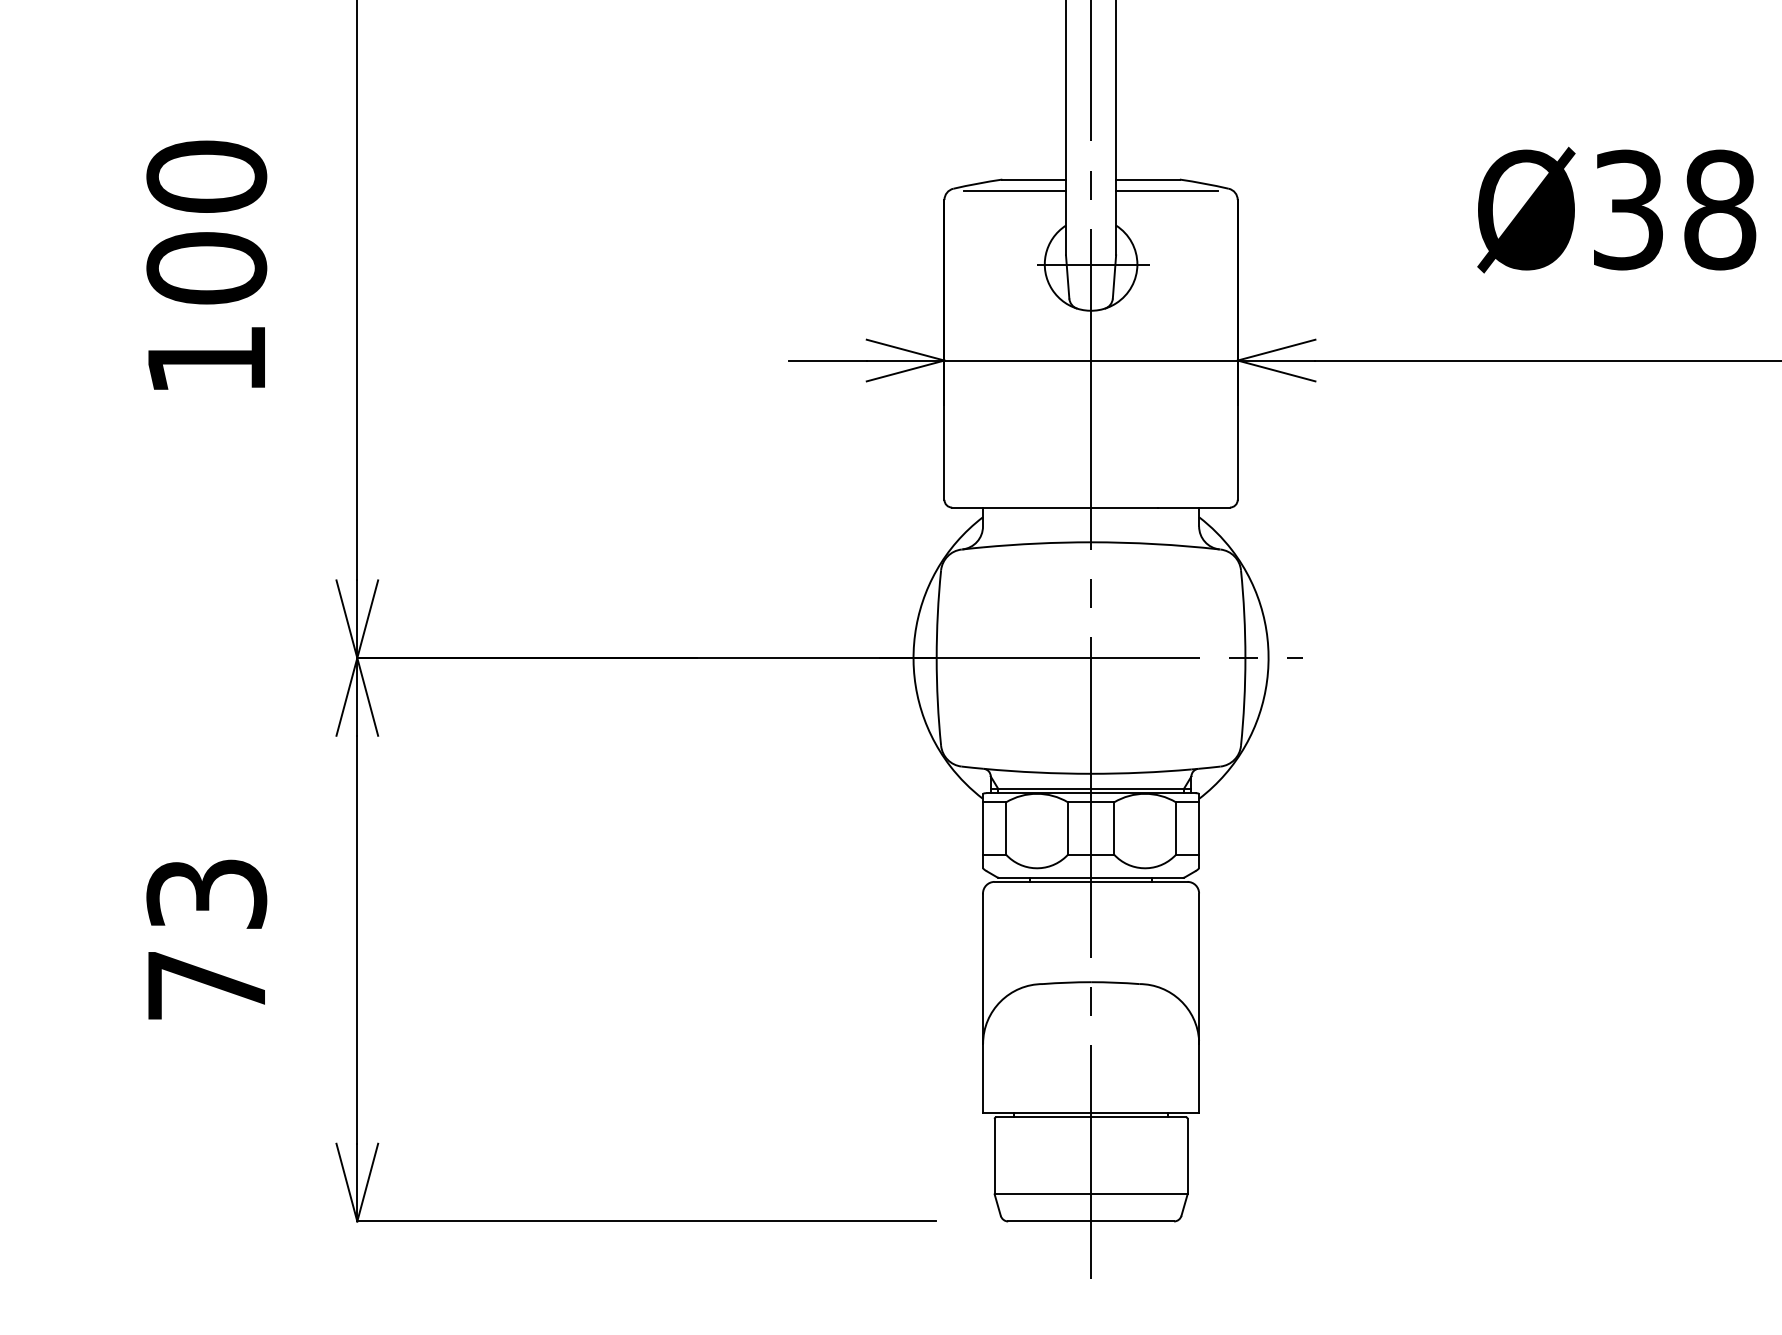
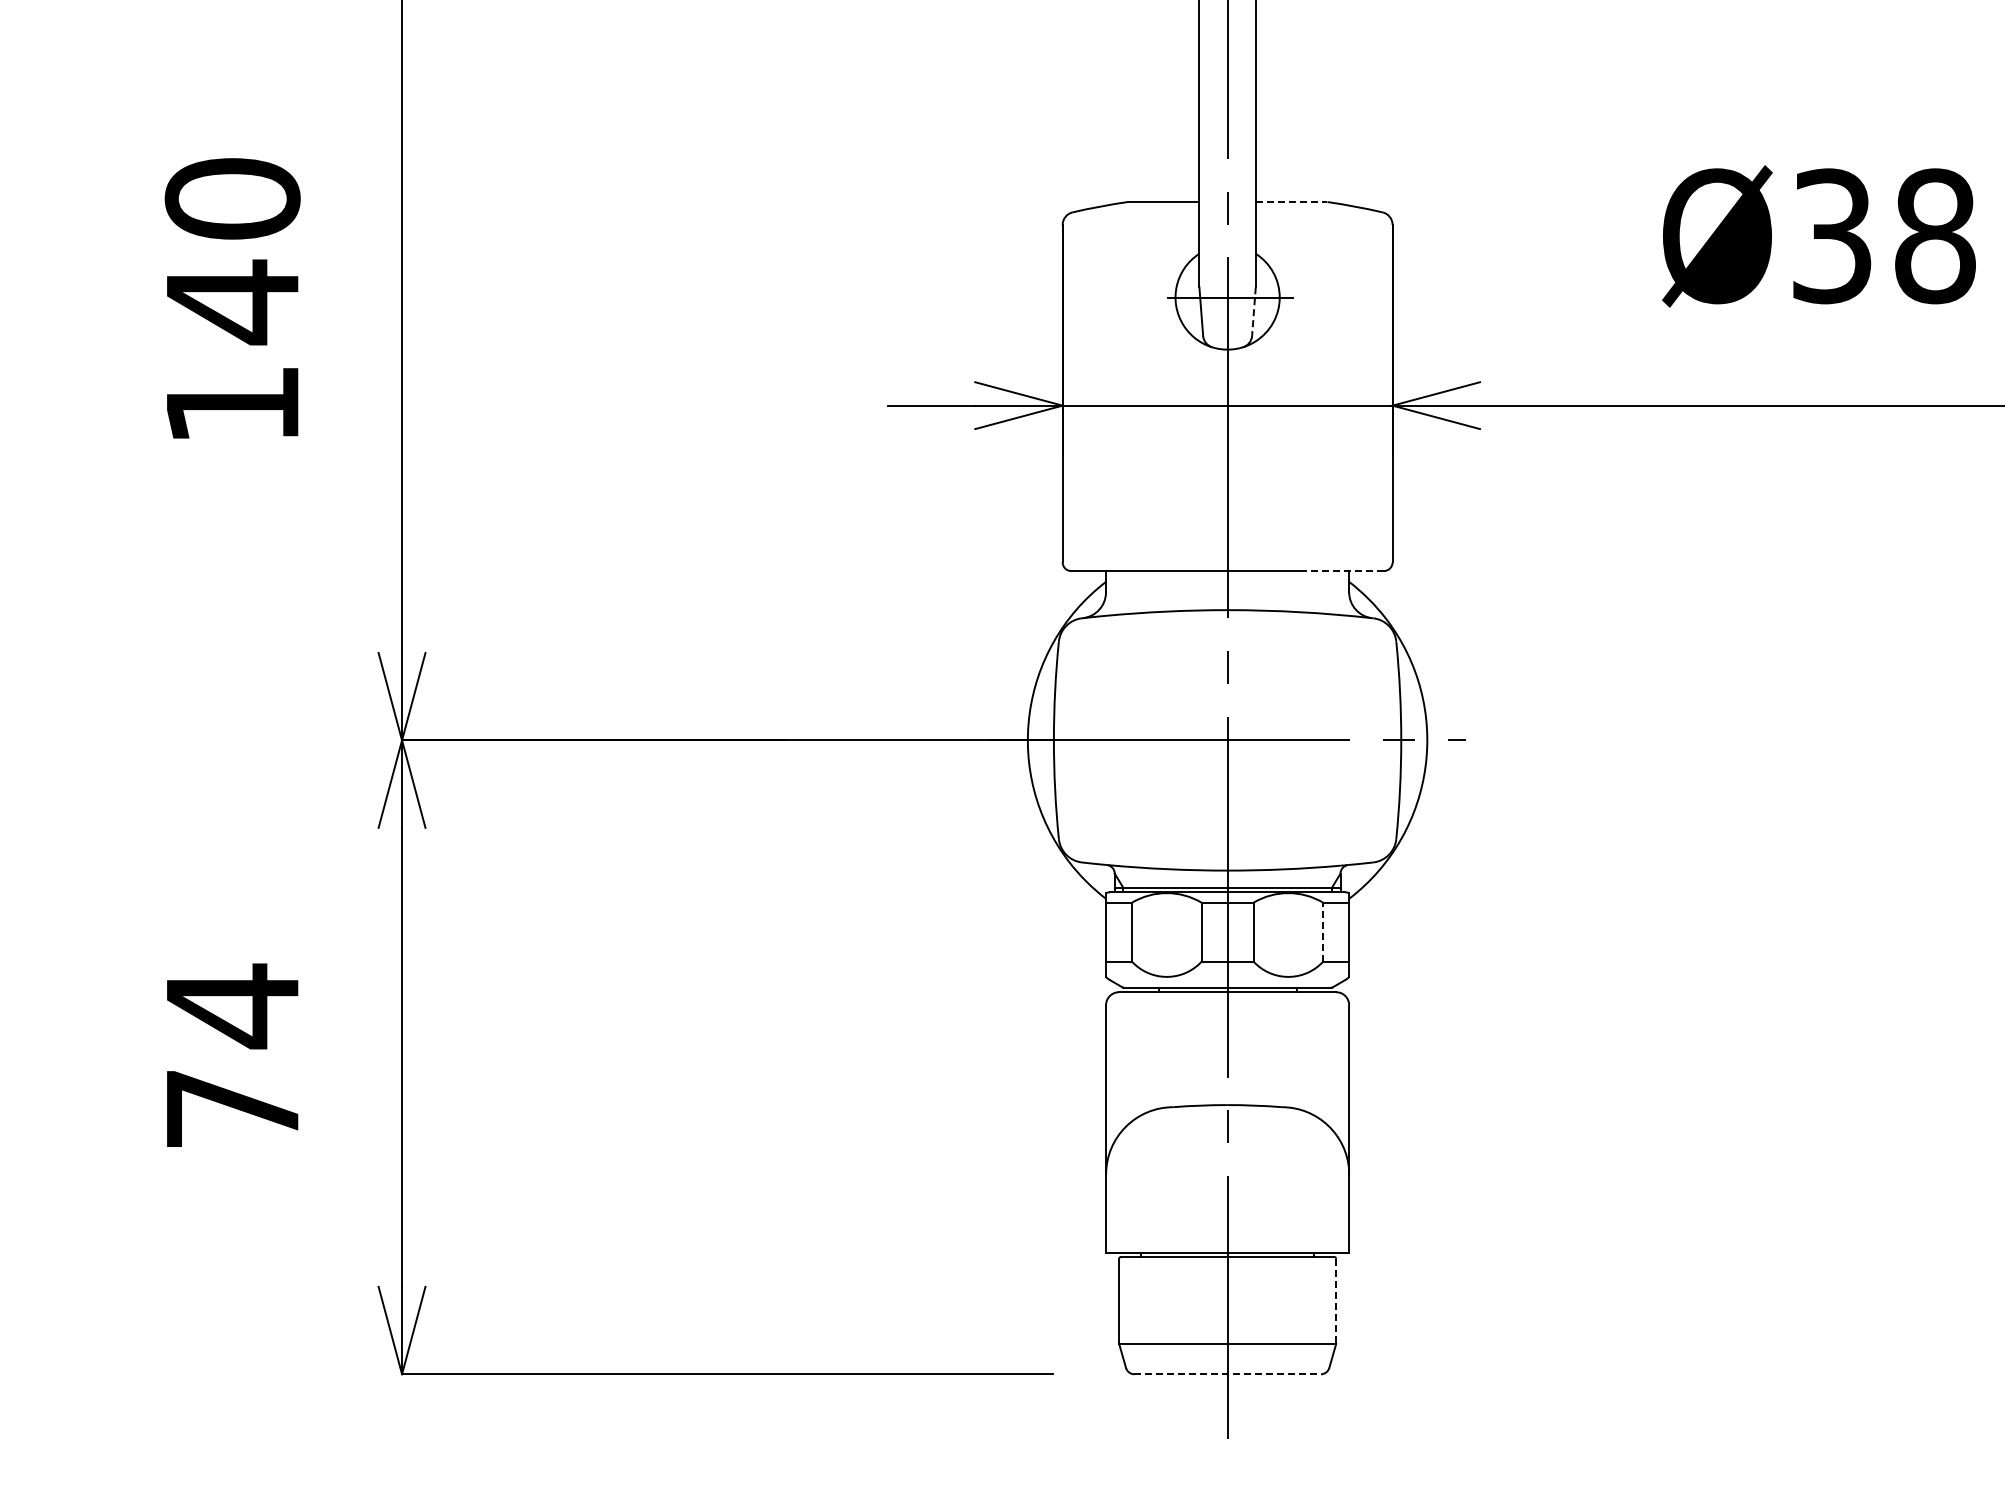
line: (1147, 179) -> (1291, 202), solid -> dashed
line: (1014, 190) -> (1141, 214), removed
line: (1166, 190) -> (1312, 214), removed
text: (206, 268) -> (232, 302), 100 -> 140
line: (1114, 277) -> (1253, 312), solid -> dashed
line: (1194, 507) -> (1343, 571), solid -> dashed
line: (1176, 827) -> (1323, 931), solid -> dashed
text: (206, 894) -> (232, 1006), 73 -> 74
line: (1187, 1156) -> (1336, 1301), solid -> dashed
line: (1091, 1221) -> (1228, 1374), solid -> dashed

